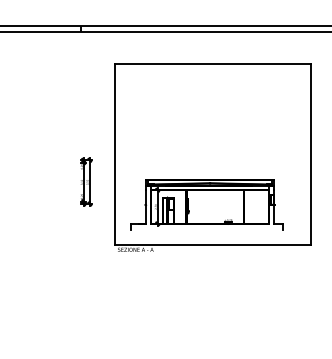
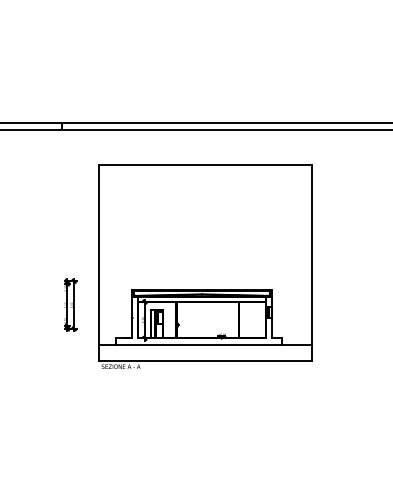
part: (86, 181) -> (70, 304), moved
line: (212, 230) -> (204, 345), added

